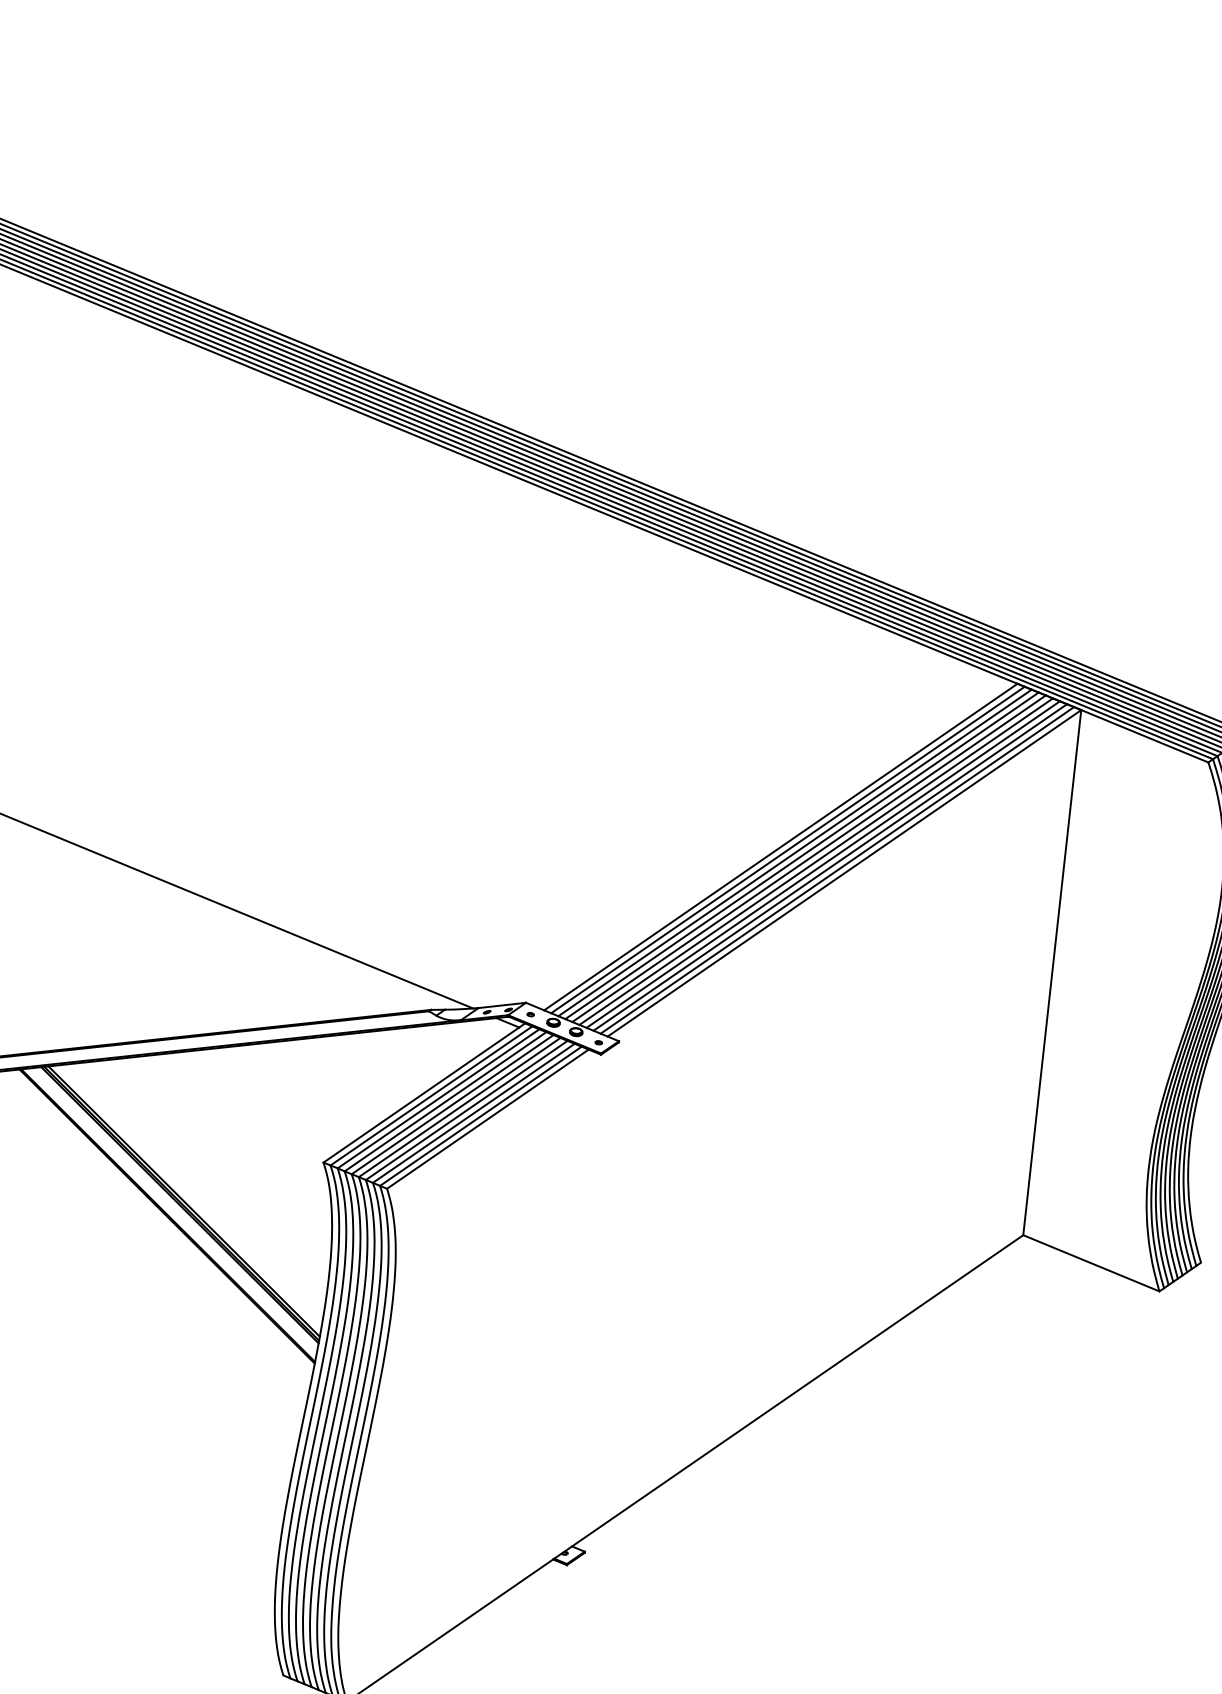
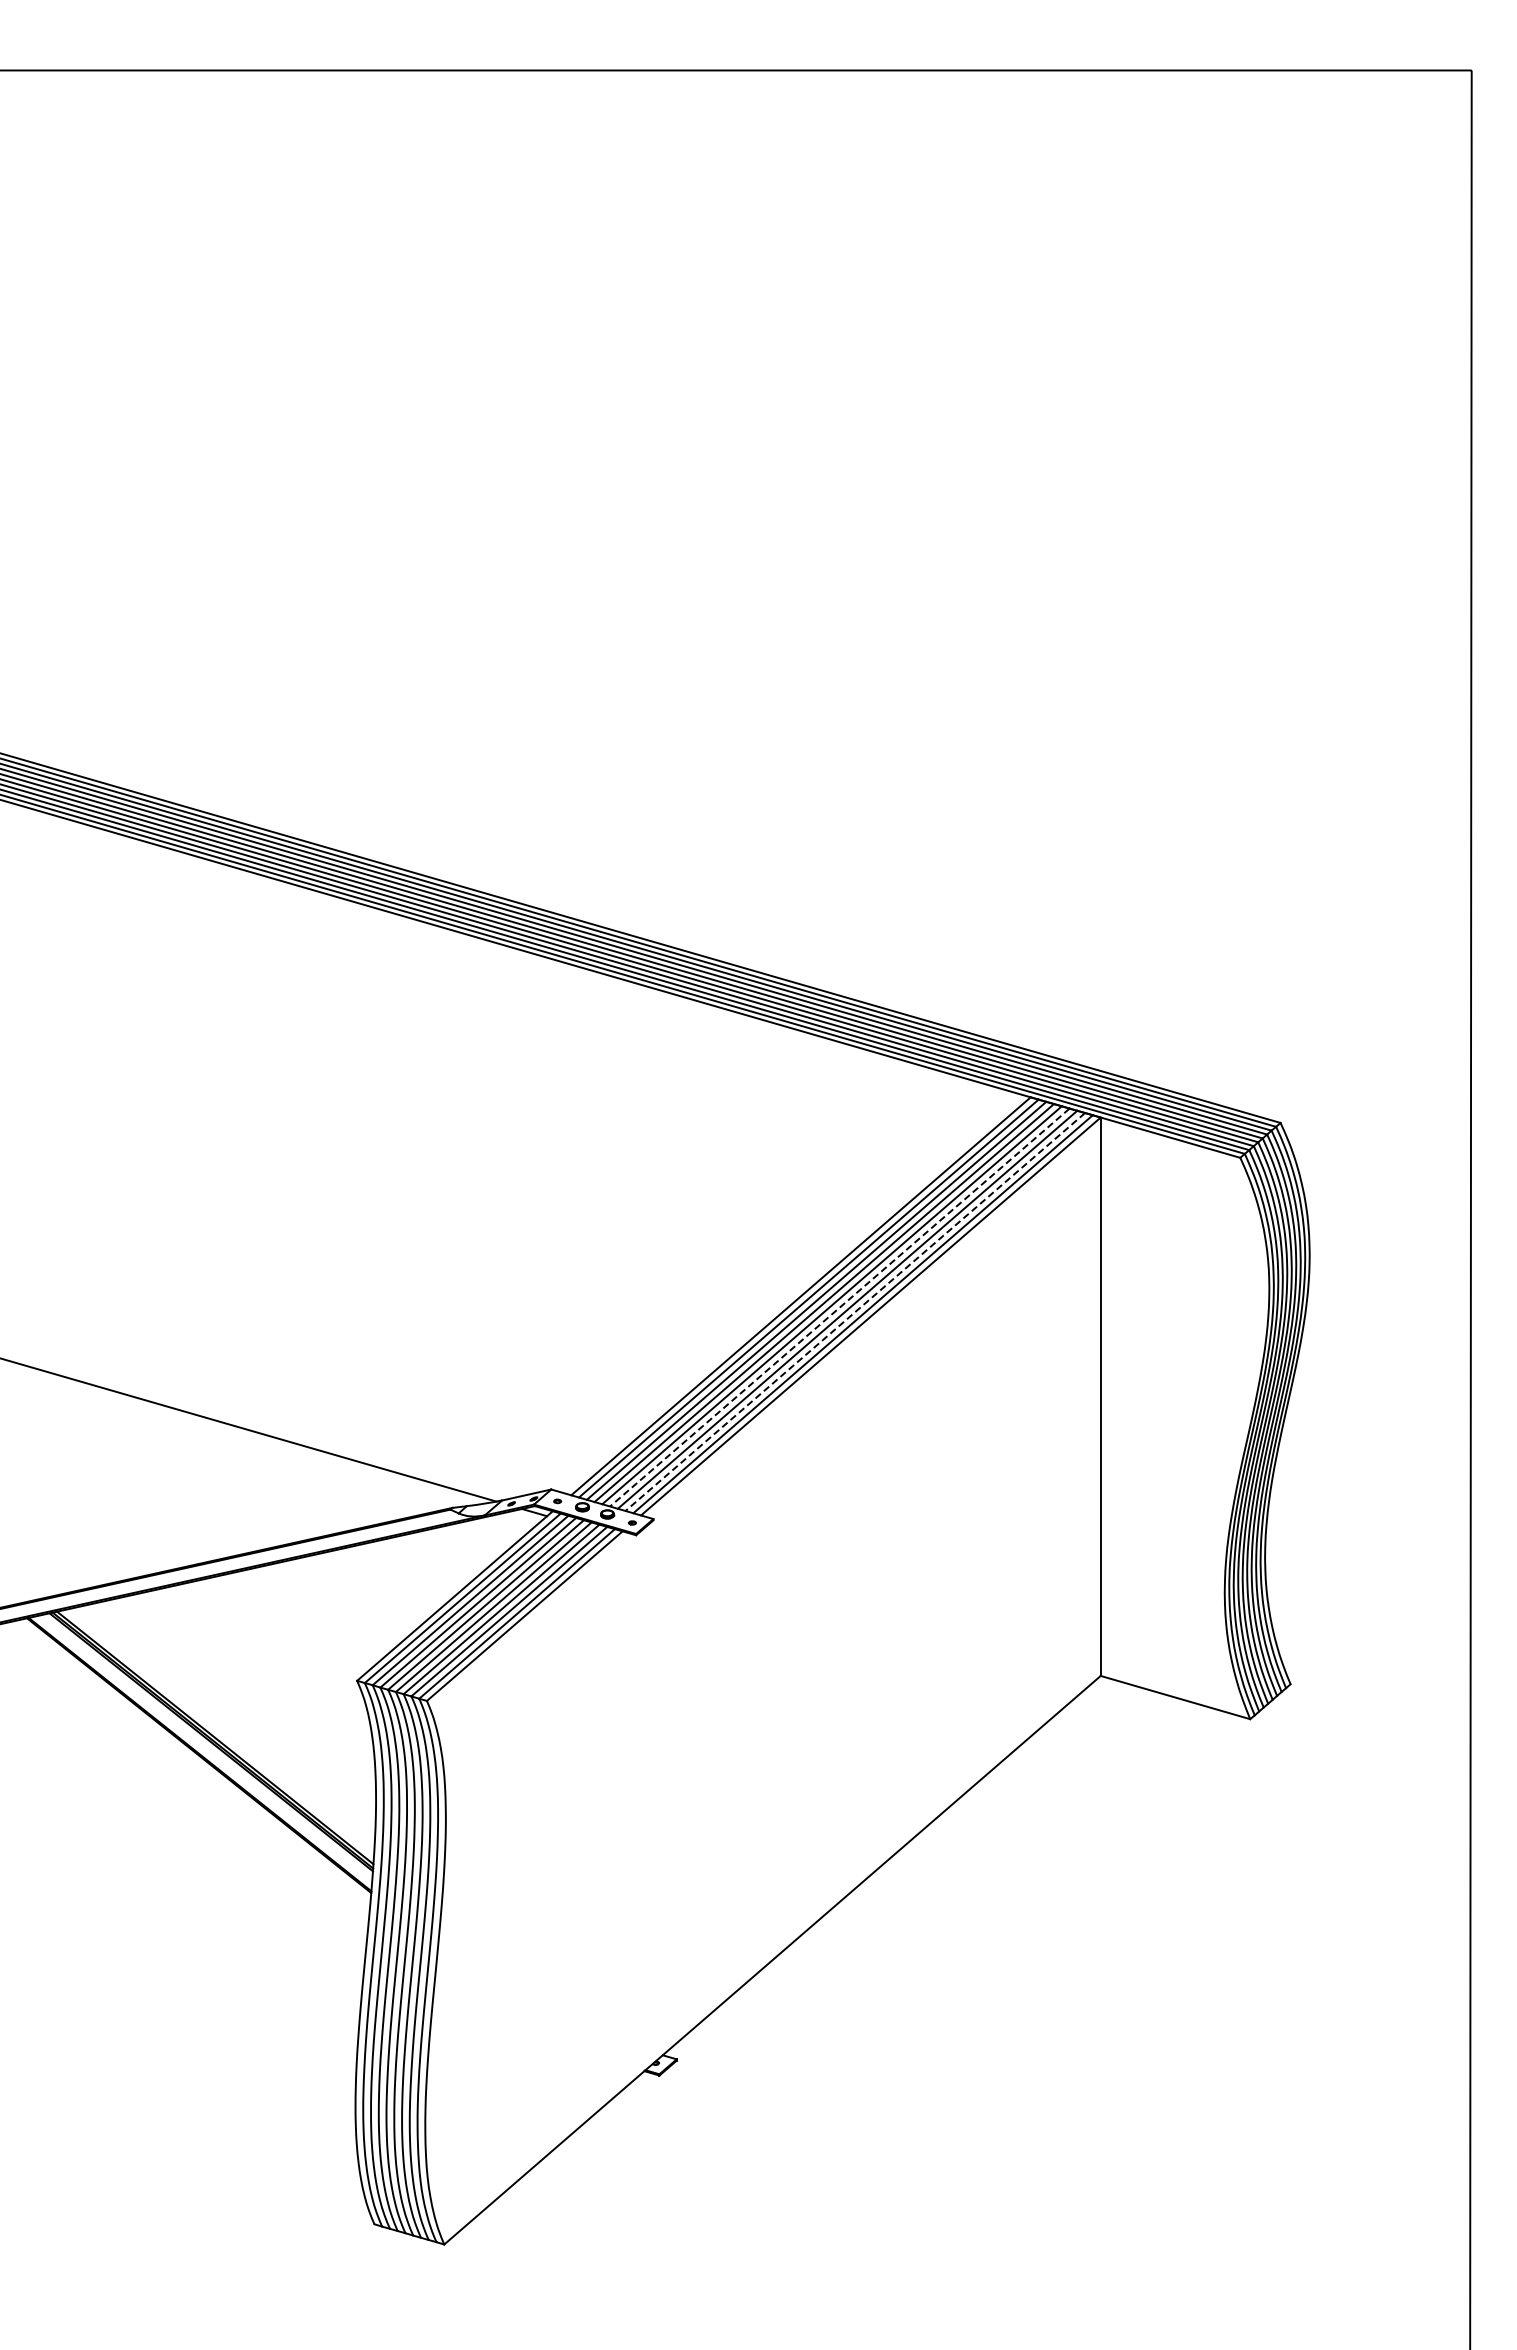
line: (815, 861) -> (839, 1307), solid -> dashed
line: (829, 867) -> (854, 1312), solid -> dashed

